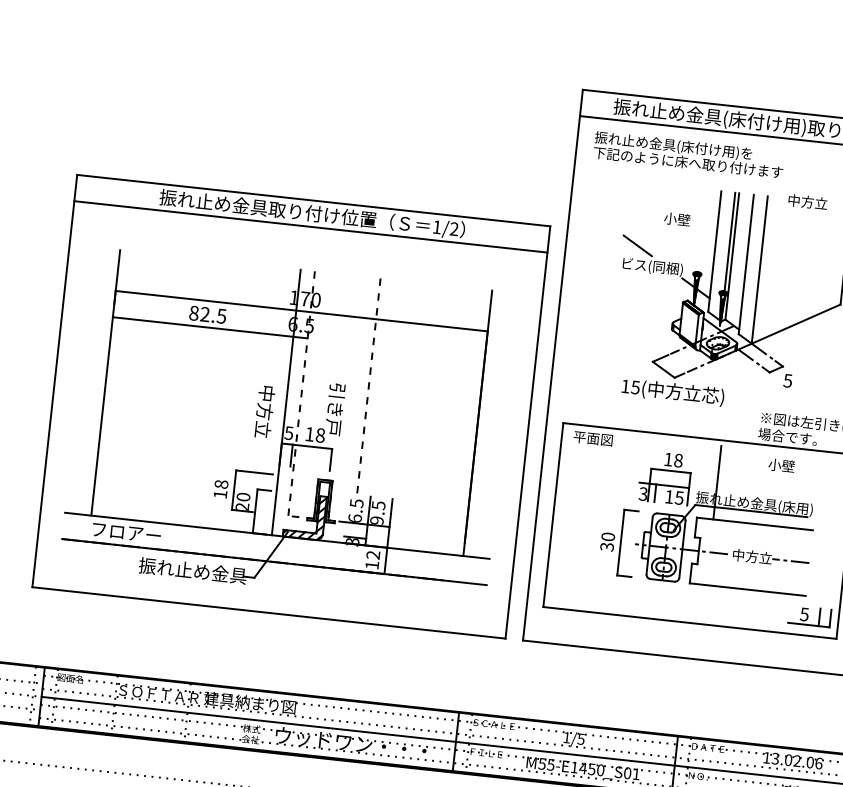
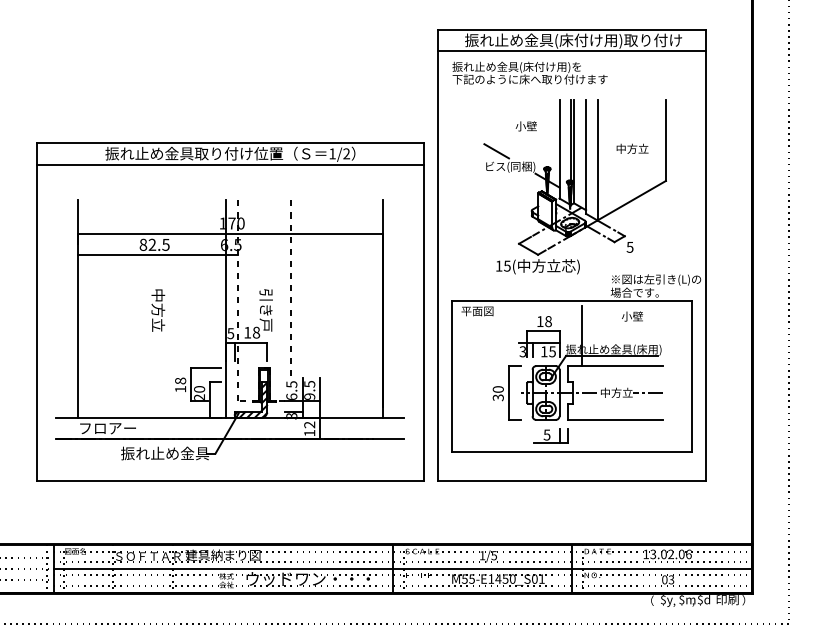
text: (807, 201) -> (632, 148), moved
text: (265, 411) -> (158, 310), moved
part: (808, 615) -> (550, 435), moved

